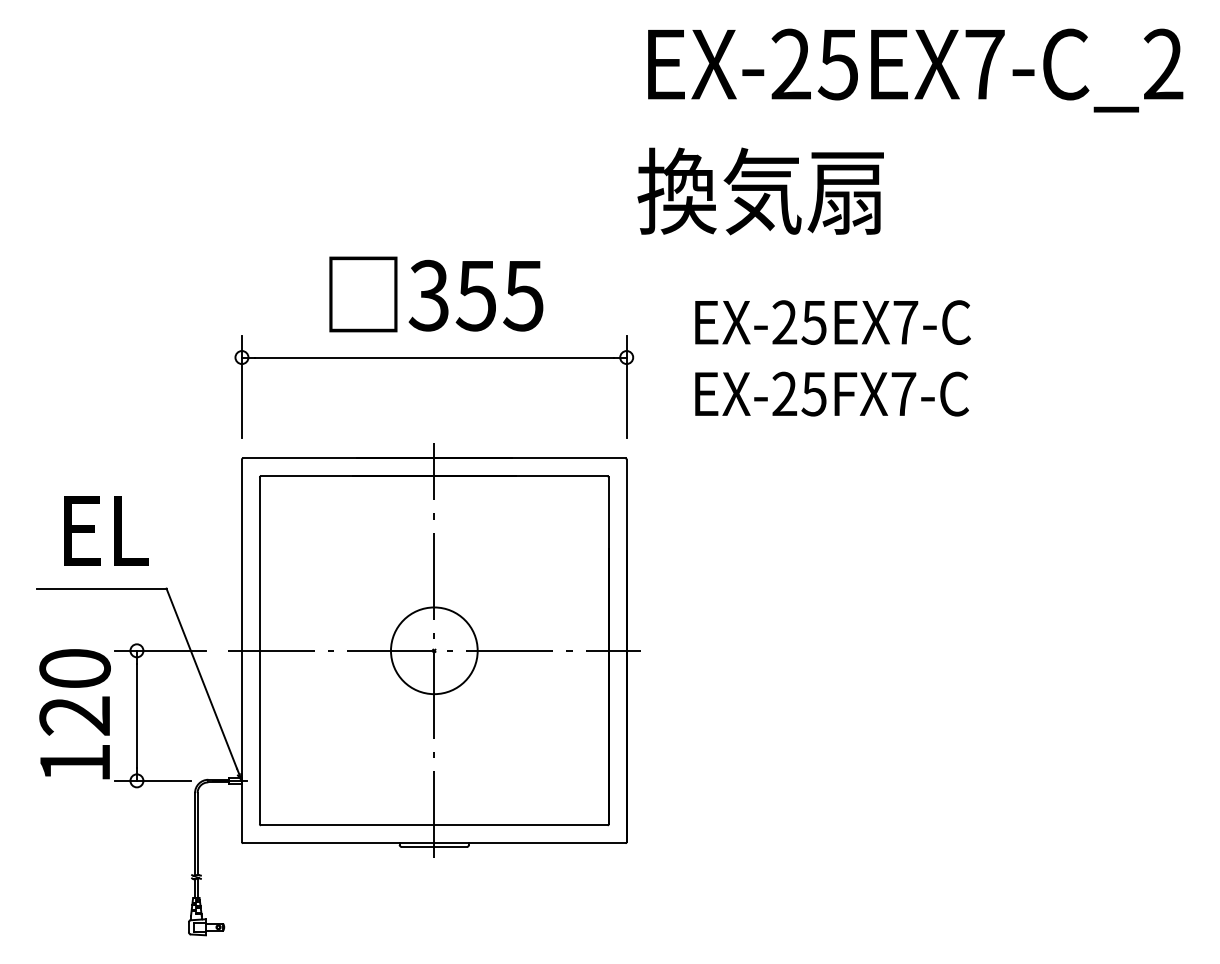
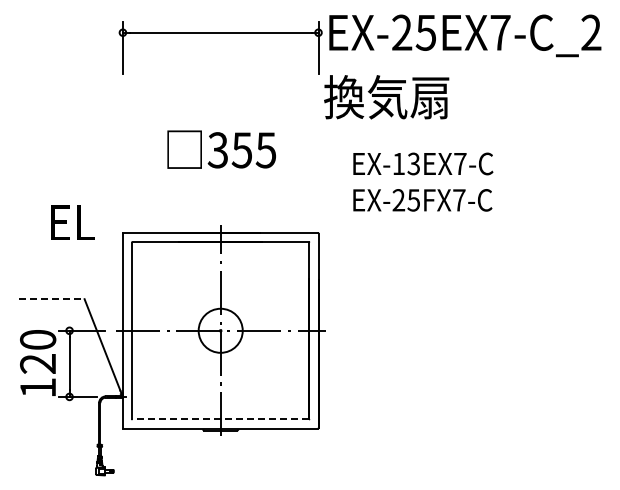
text: (797, 321) -> (405, 163), EX-25EX7-C -> EX-13EX7-C
part: (433, 359) -> (220, 33), moved
text: (105, 530) -> (72, 222), moved
line: (101, 589) -> (51, 299), solid -> dashed
line: (433, 825) -> (220, 419), solid -> dashed

